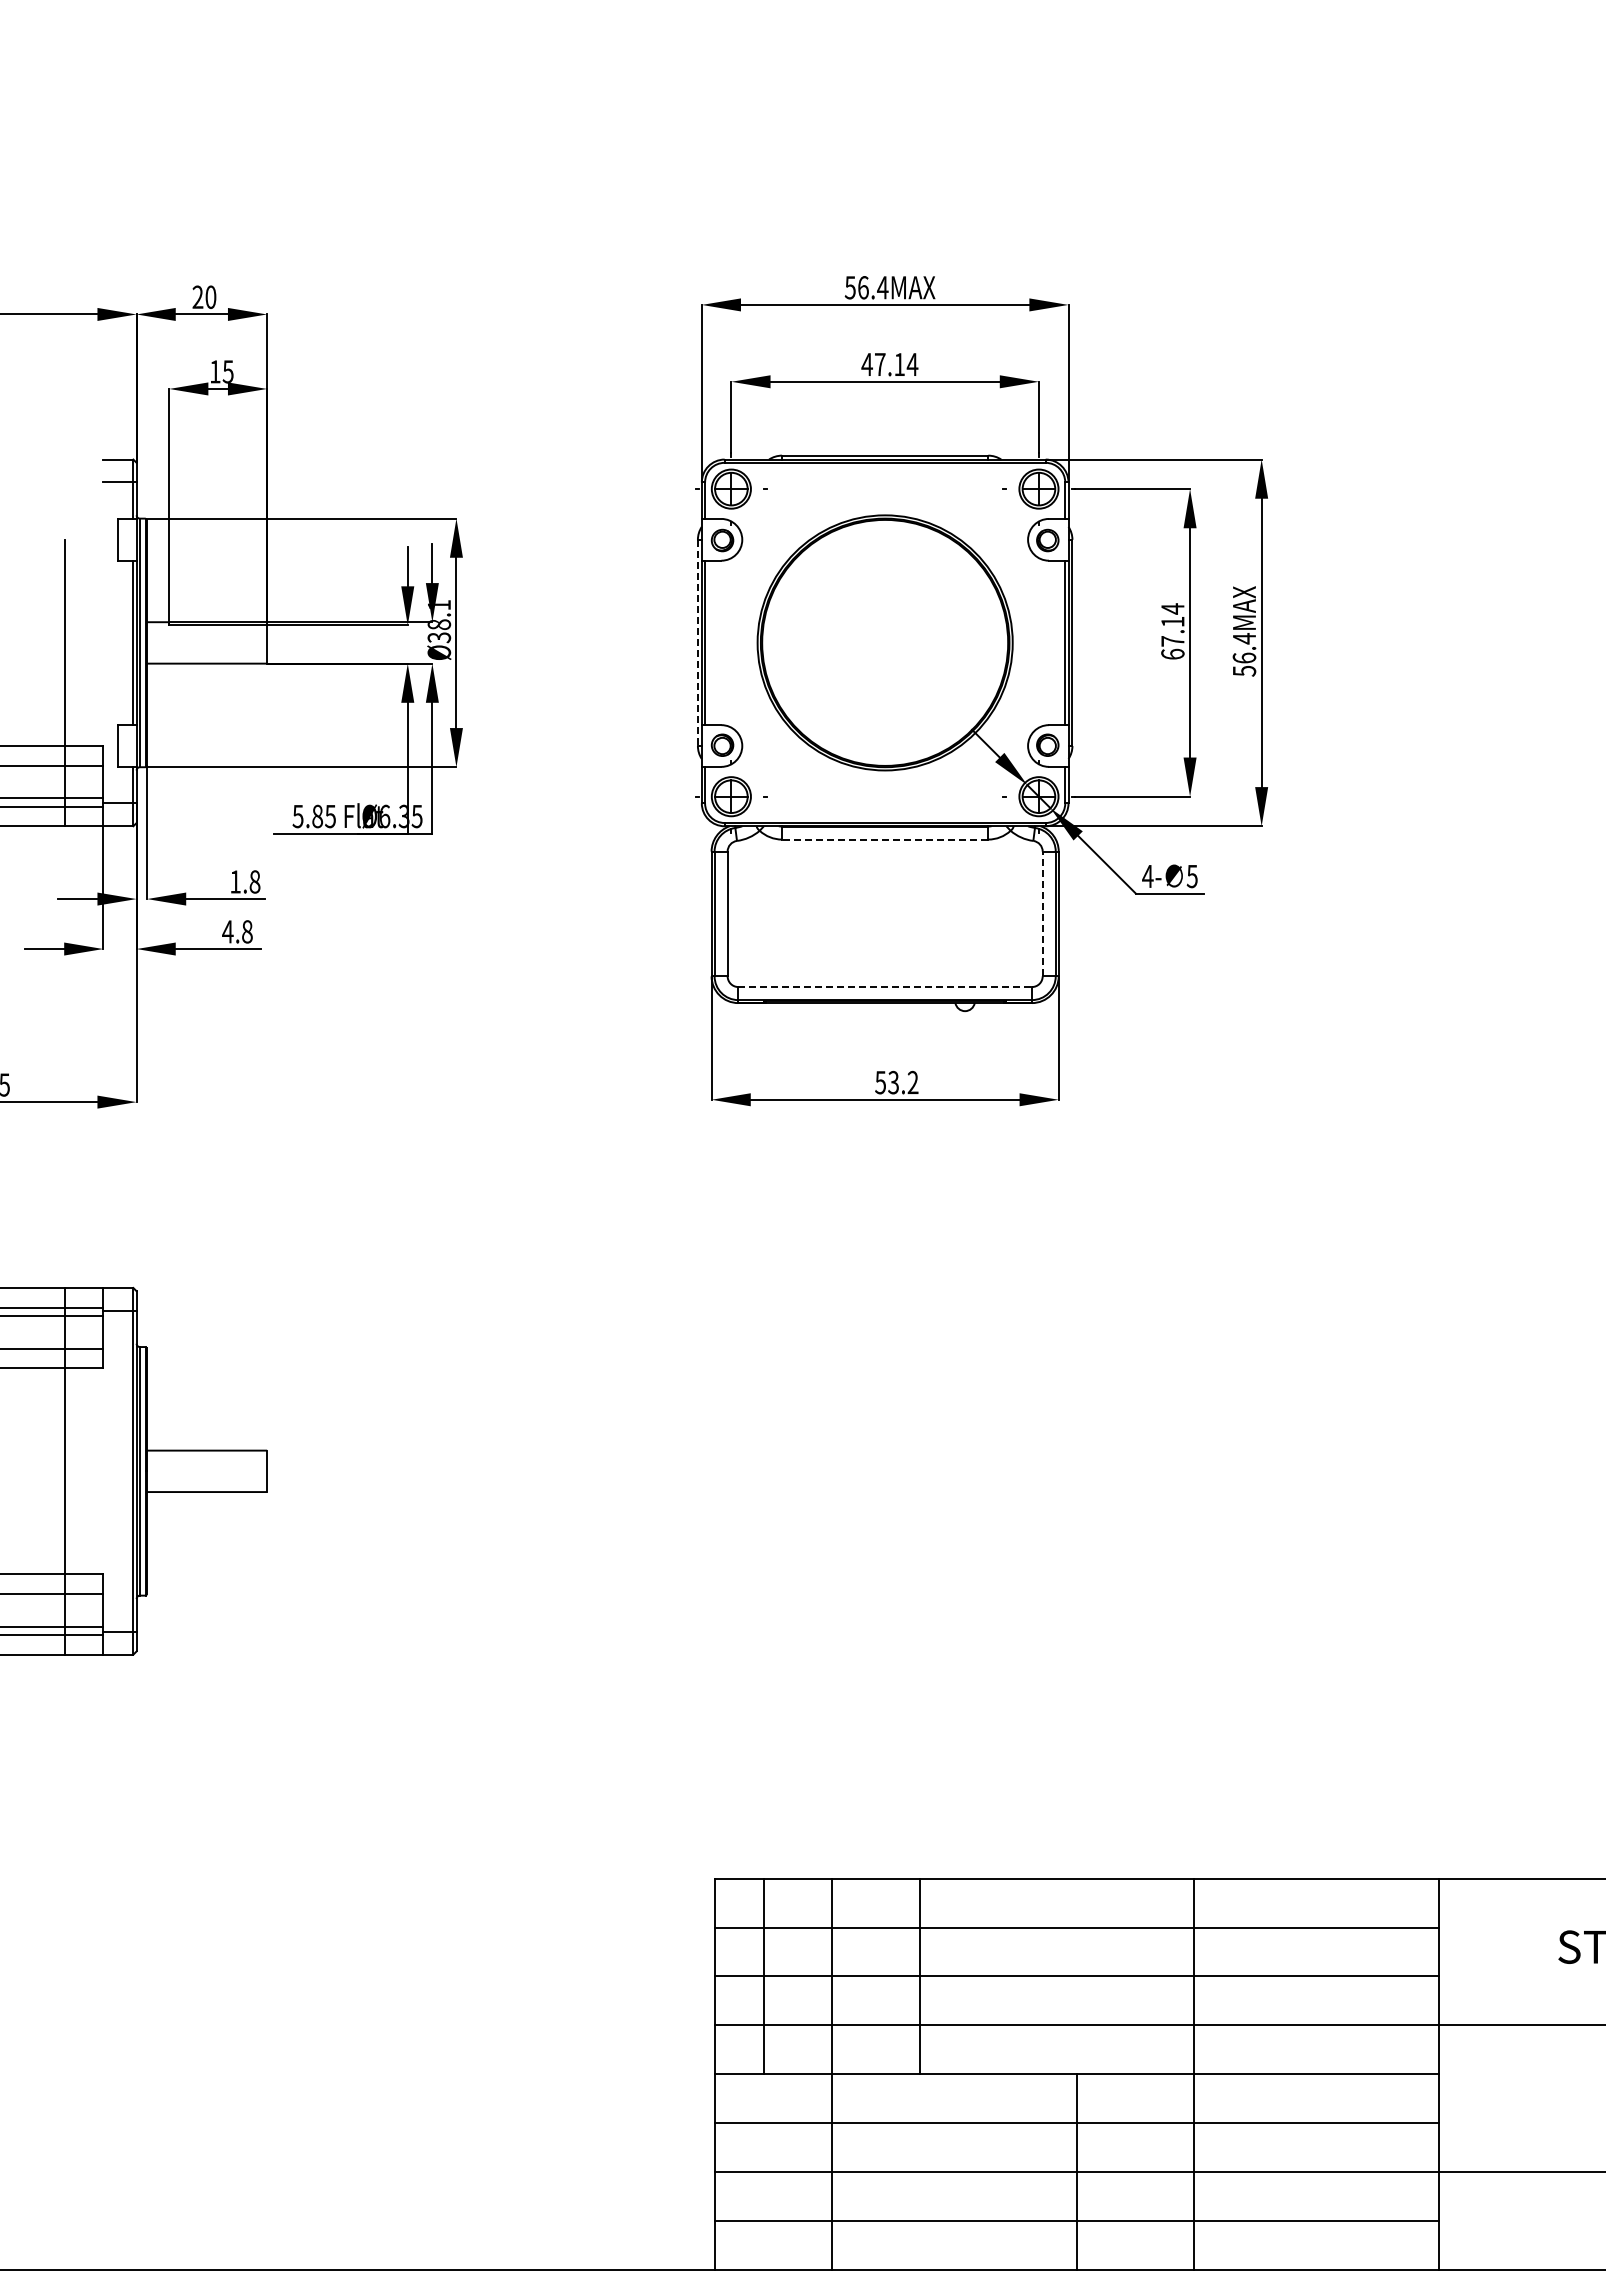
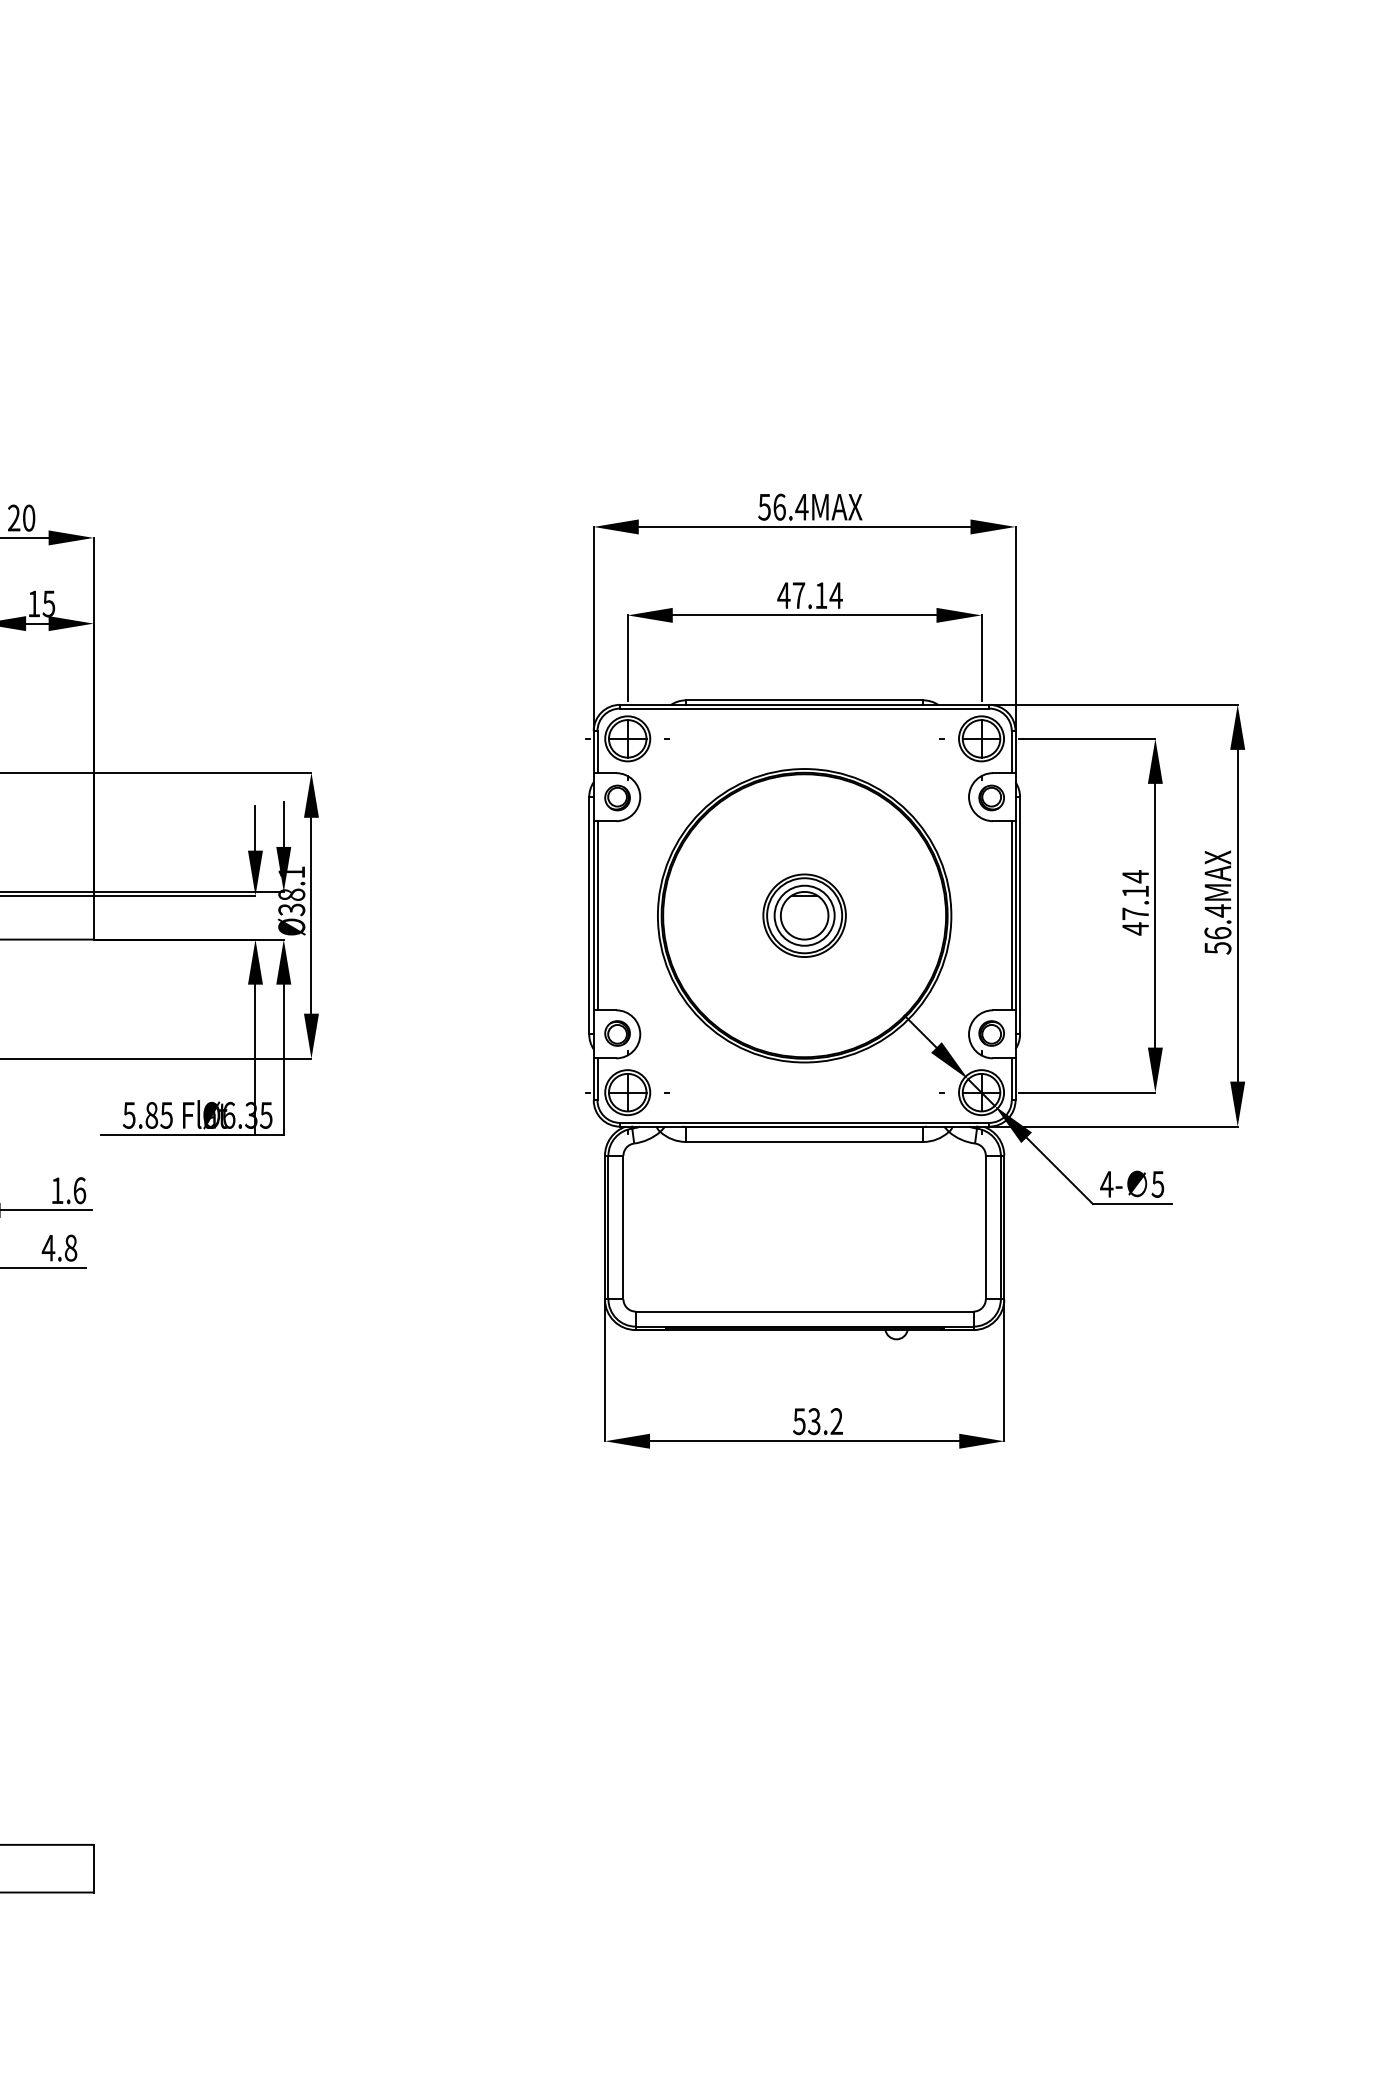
part: (884, 642) -> (803, 915), added
line: (697, 643) -> (588, 916), dashed -> solid
text: (1172, 654) -> (1135, 929), 67.14 -> 47.14
line: (884, 839) -> (803, 1141), dashed -> solid
text: (254, 881) -> (79, 1190), 1.8 -> 1.6
line: (1042, 913) -> (985, 1227), dashed -> solid
line: (885, 987) -> (805, 1312), dashed -> solid

